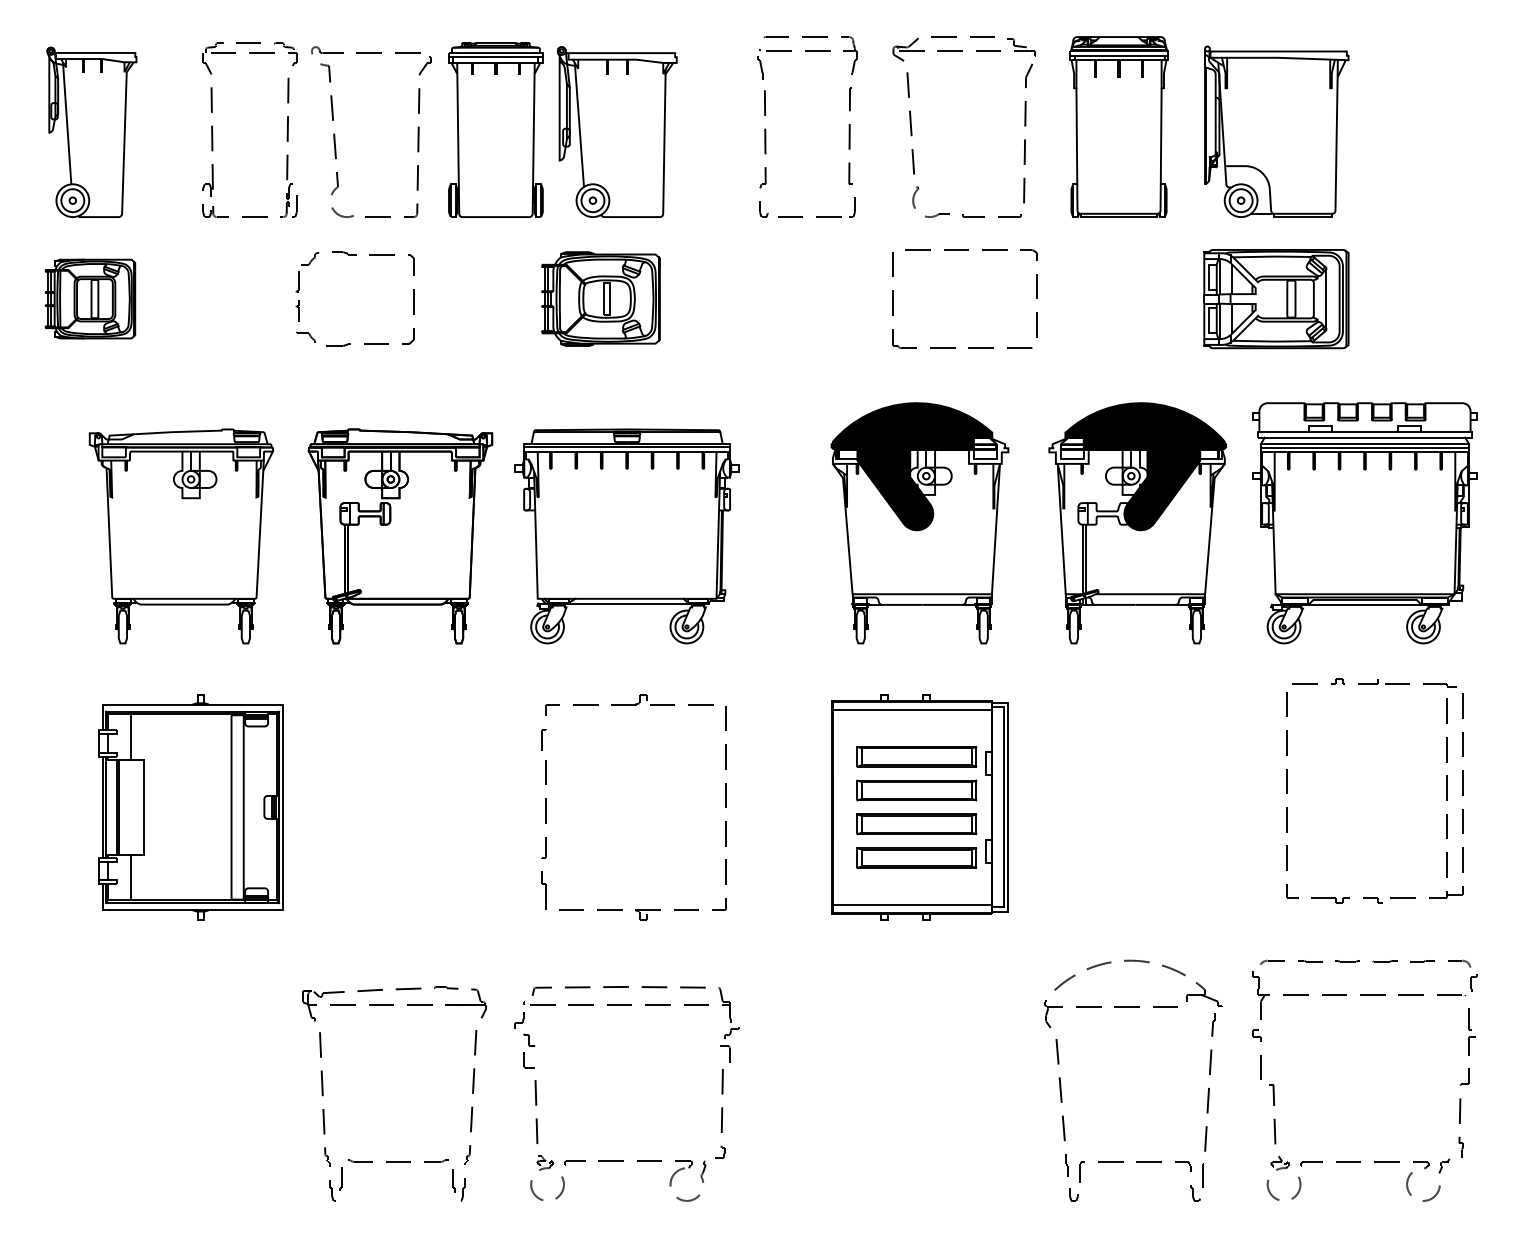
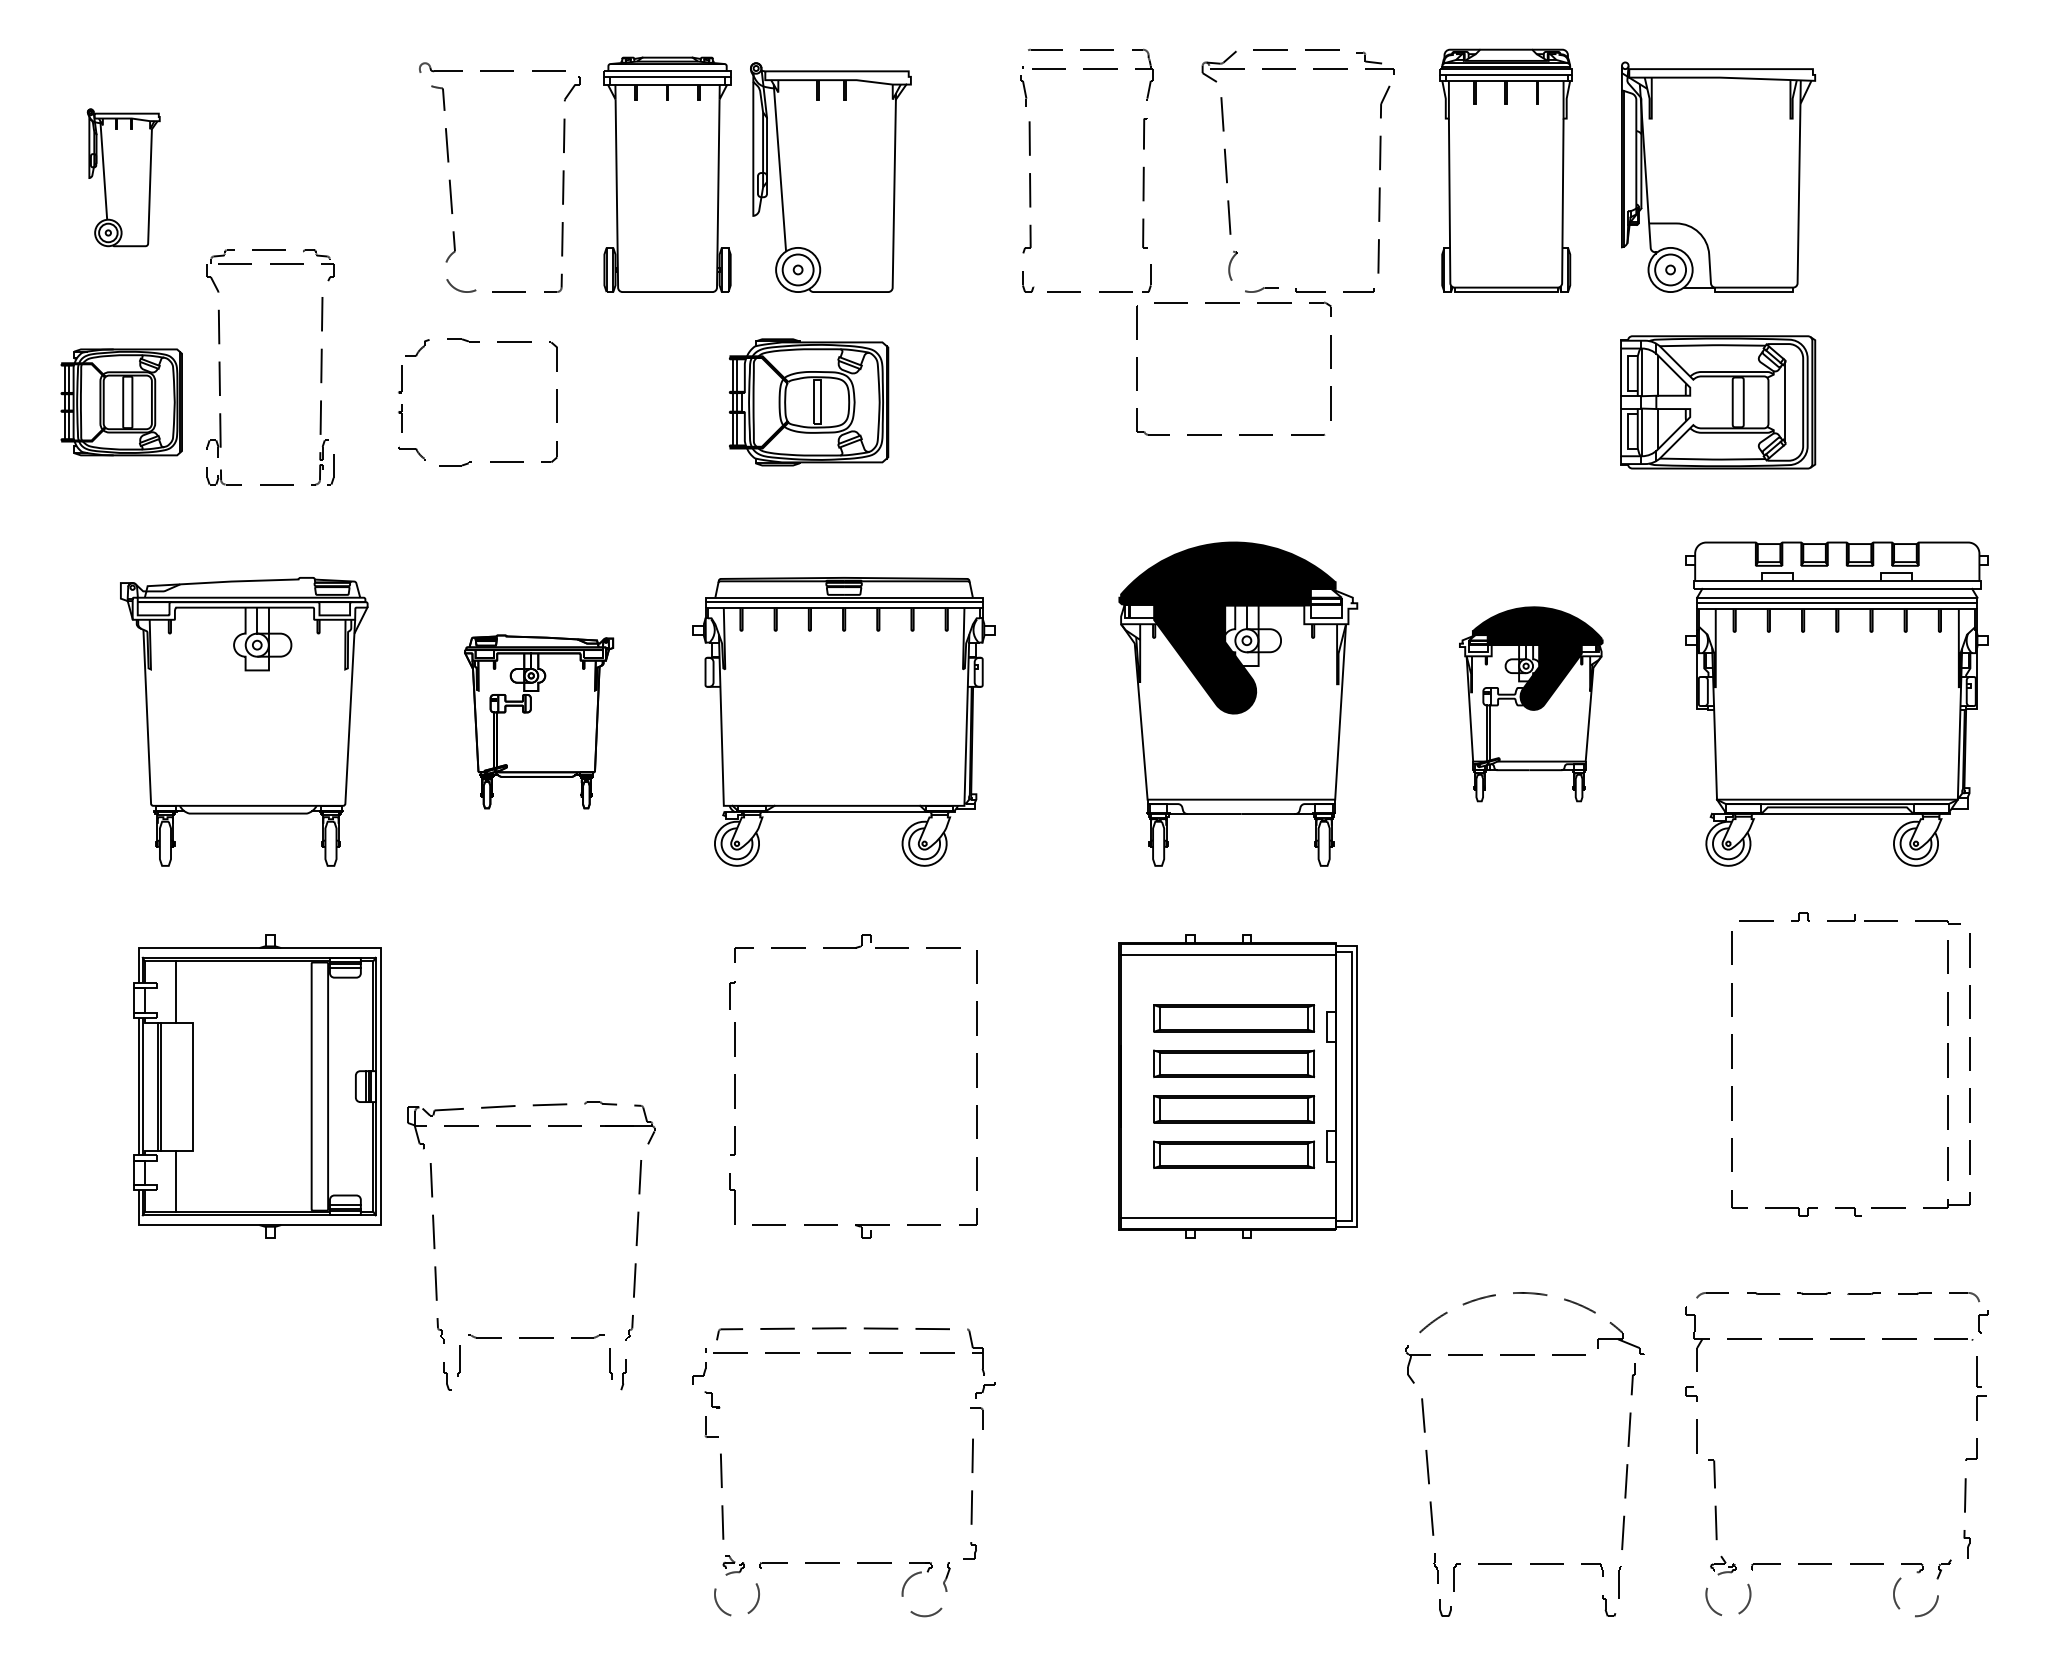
part: (91, 131) -> (123, 176), size x0.6
part: (213, 131) -> (221, 369), moved
part: (964, 250) -> (1233, 303), moved
part: (1137, 523) -> (1531, 704), size x0.6
part: (400, 536) -> (539, 721), size x0.6
part: (394, 1161) -> (531, 1337), moved

